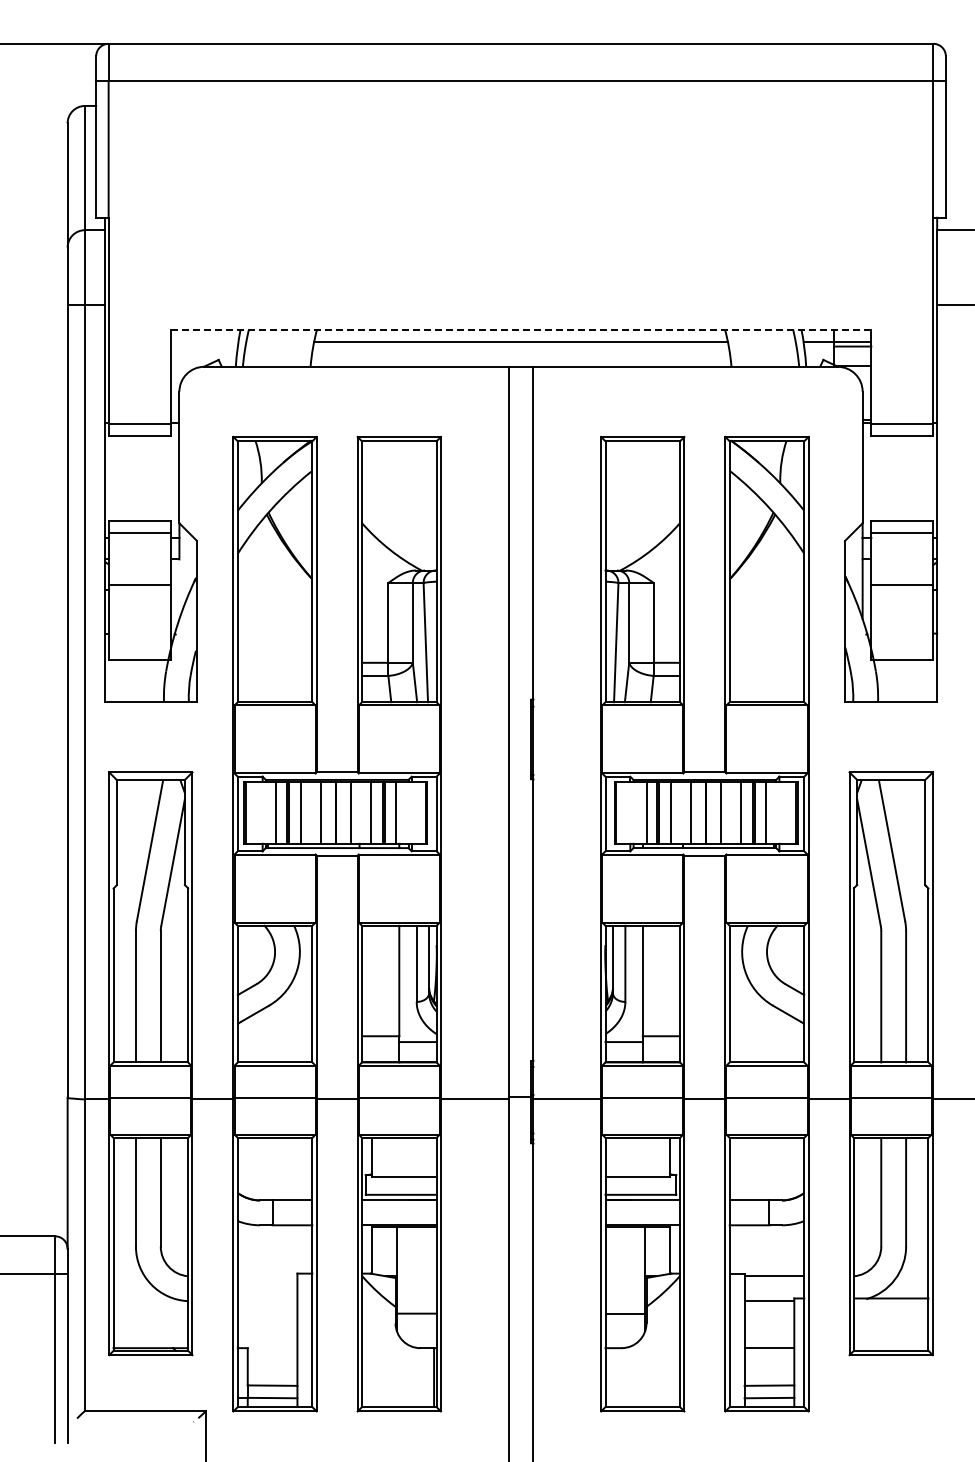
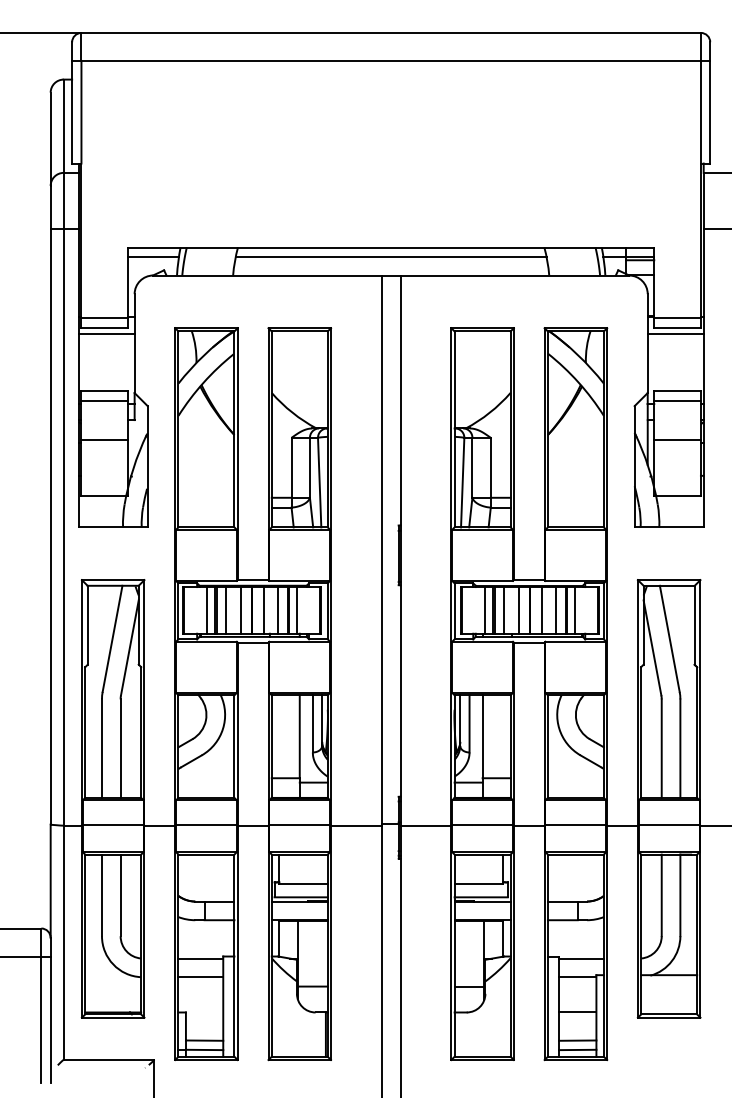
line: (521, 329) -> (391, 247), dashed -> solid
line: (204, 341) -> (153, 256), added
line: (141, 444) -> (106, 333), added
line: (899, 444) -> (675, 333), added
line: (267, 1276) -> (200, 958), added
line: (267, 1301) -> (200, 977), added

